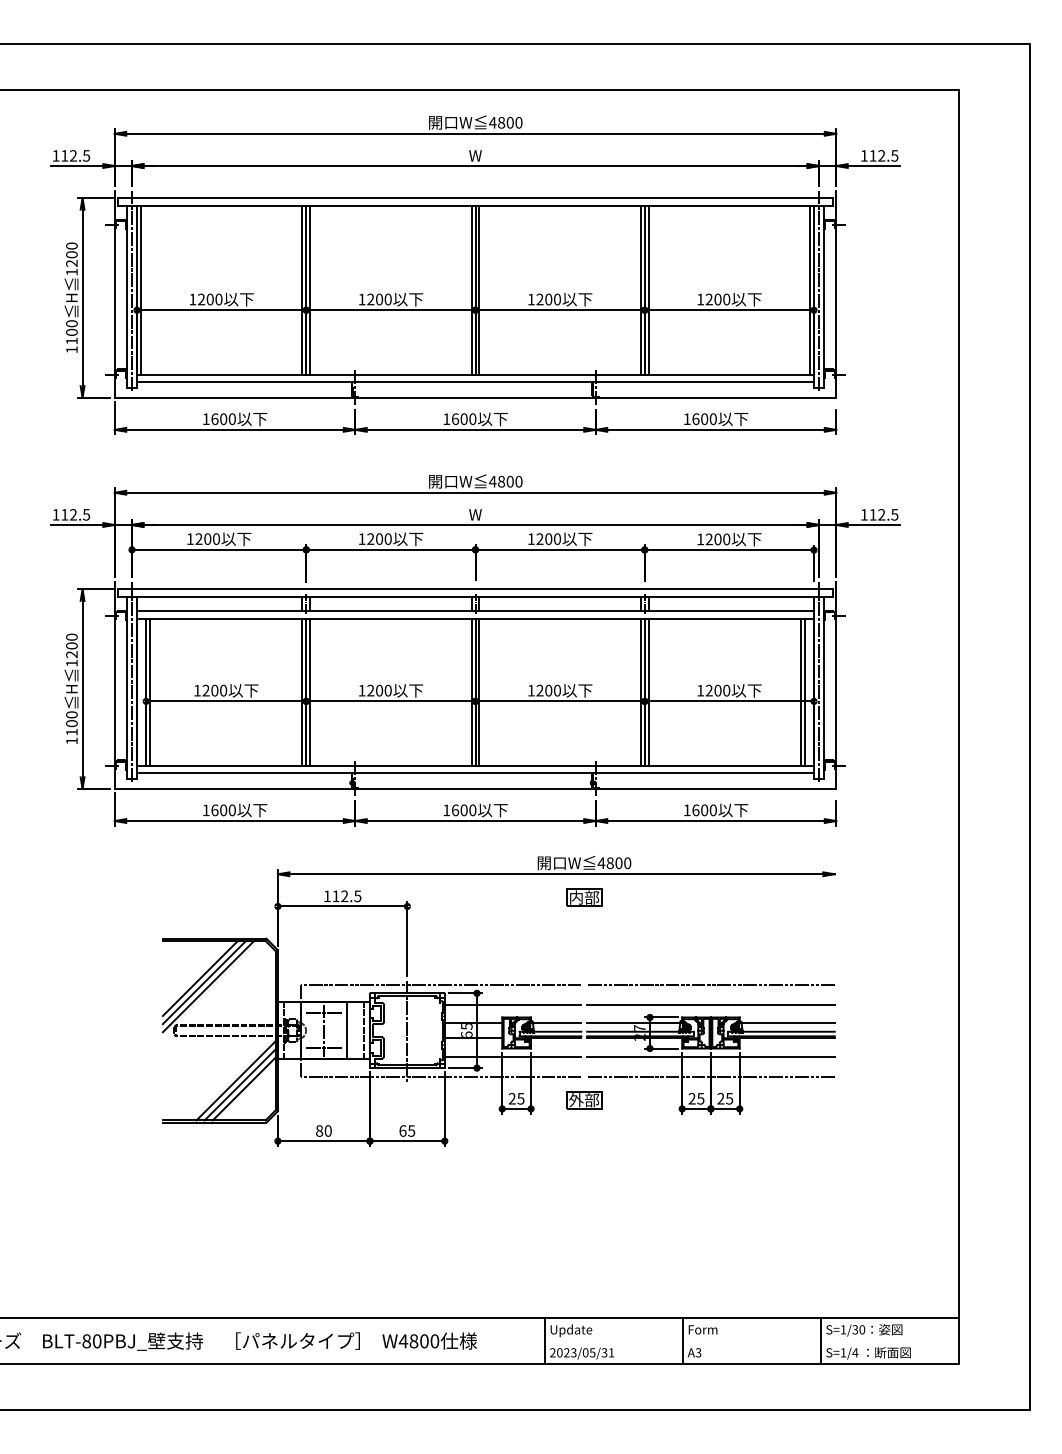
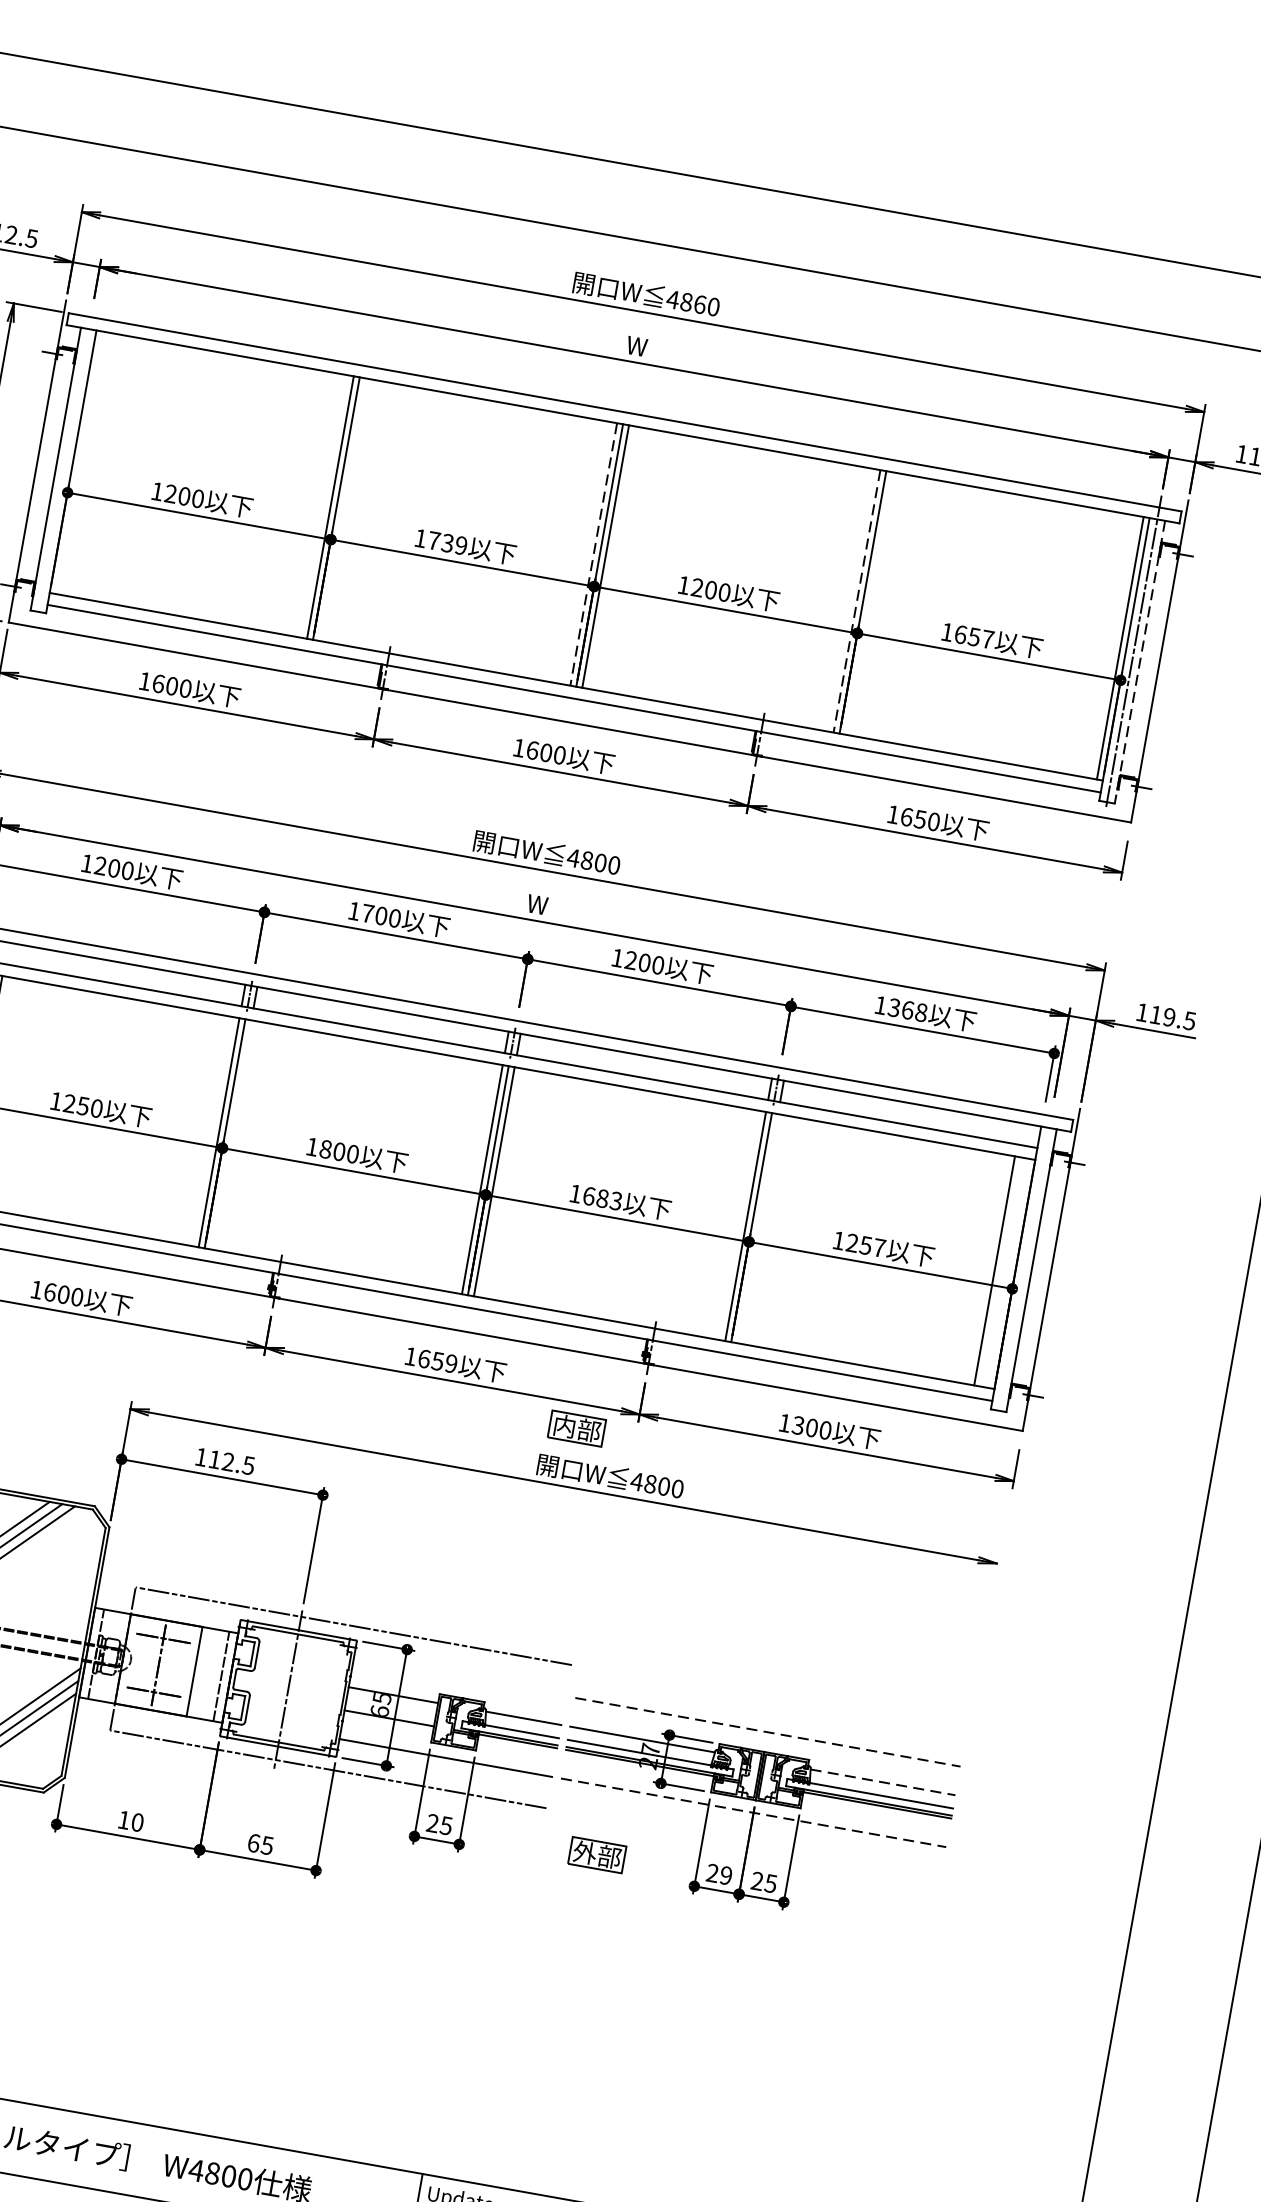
text: (509, 122) -> (699, 303), 4800 -> 4860
line: (140, 289) -> (78, 461), removed
line: (310, 289) -> (343, 508), removed
line: (648, 289) -> (869, 602), removed
line: (132, 290) -> (66, 460), removed
line: (471, 290) -> (593, 554), solid -> dashed
line: (640, 290) -> (856, 601), solid -> dashed
line: (823, 296) -> (1139, 661), solid -> dashed
text: (379, 299) -> (447, 543), 1200 -> 1739
text: (717, 299) -> (973, 636), 1200 -> 1657
text: (704, 418) -> (920, 818), 1600 -> 1650
text: (881, 514) -> (1169, 1016), 112.5 -> 119.5
text: (370, 538) -> (367, 912), 1200 -> 1700
text: (717, 539) -> (907, 1010), 1200 -> 1368
line: (819, 681) -> (1026, 1259), removed
text: (214, 690) -> (82, 1105), 1200 -> 1250
text: (370, 690) -> (325, 1148), 1200 -> 1800
text: (548, 690) -> (602, 1198), 1200 -> 1683
text: (722, 690) -> (873, 1246), 1200 -> 1257
line: (310, 691) -> (231, 1133), removed
line: (648, 691) -> (757, 1227), removed
line: (804, 691) -> (1000, 1270), removed
text: (468, 810) -> (444, 1362), 1600 -> 1659
text: (695, 810) -> (797, 1425), 1600 -> 1300
part: (584, 897) -> (577, 1428), moved
line: (710, 984) -> (772, 1700), removed
line: (512, 1004) -> (459, 1676), removed
line: (710, 1004) -> (767, 1731), solid -> dashed
line: (788, 1023) -> (883, 1782), solid -> dashed
line: (710, 1056) -> (752, 1812), solid -> dashed
line: (710, 1076) -> (747, 1843), removed
text: (700, 1098) -> (725, 1875), 25 -> 29
part: (584, 1100) -> (597, 1855), moved
text: (319, 1130) -> (124, 1819), 80 -> 10

